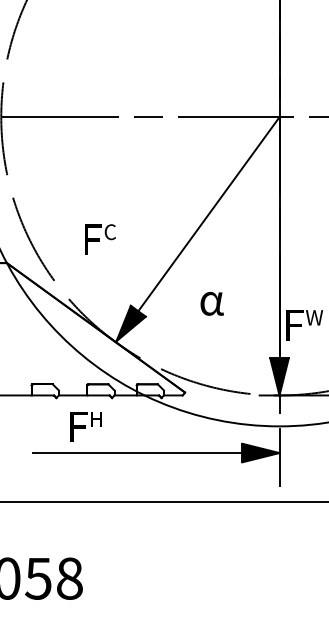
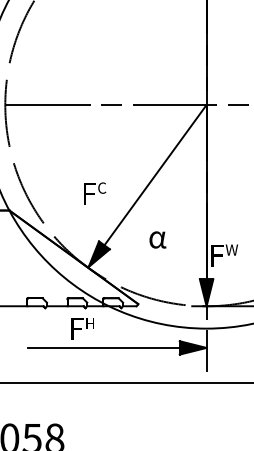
text: (101, 239) -> (95, 193), moved
text: (85, 426) -> (82, 328), moved

